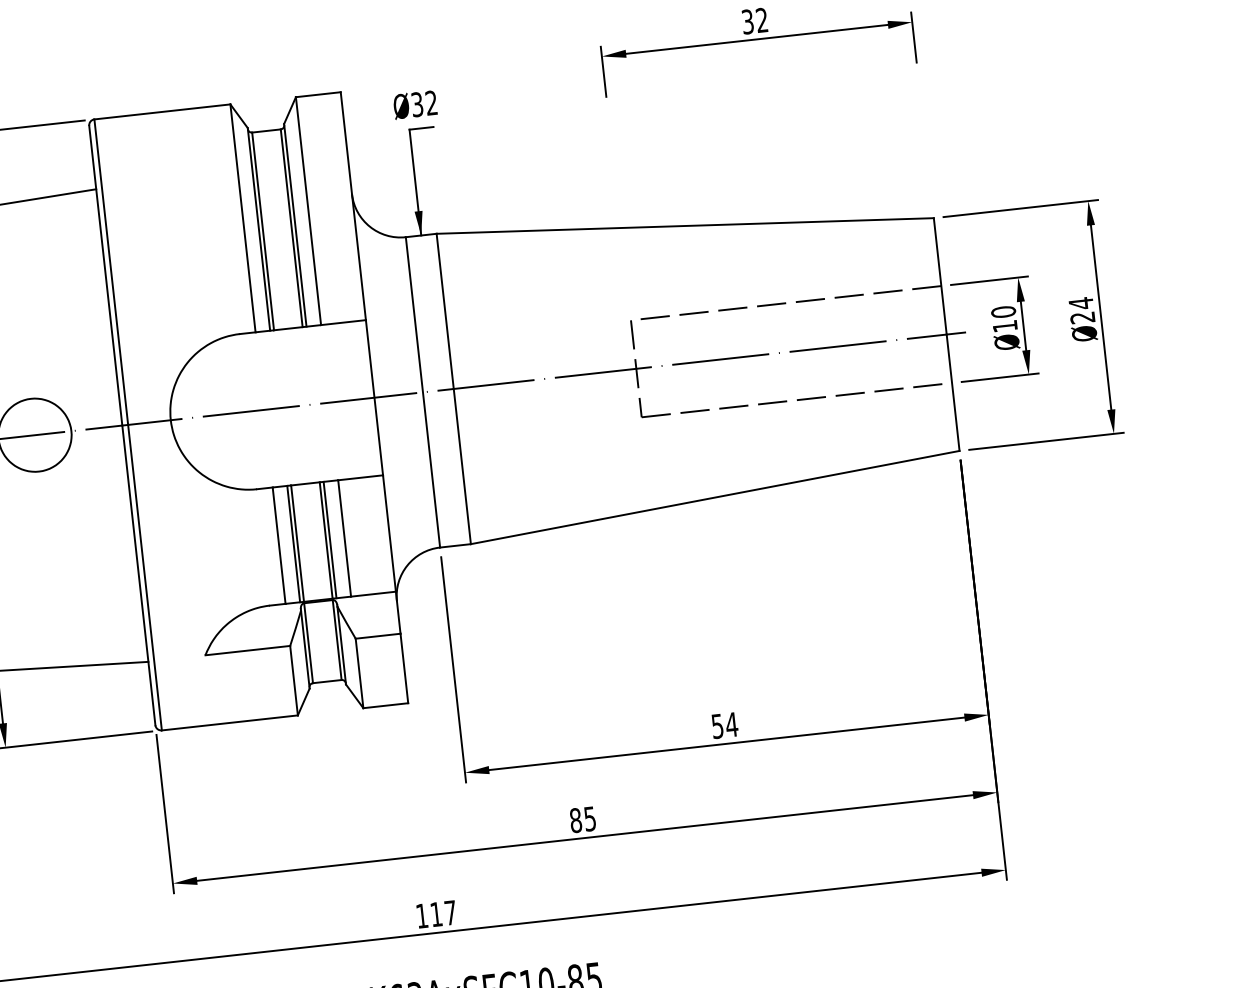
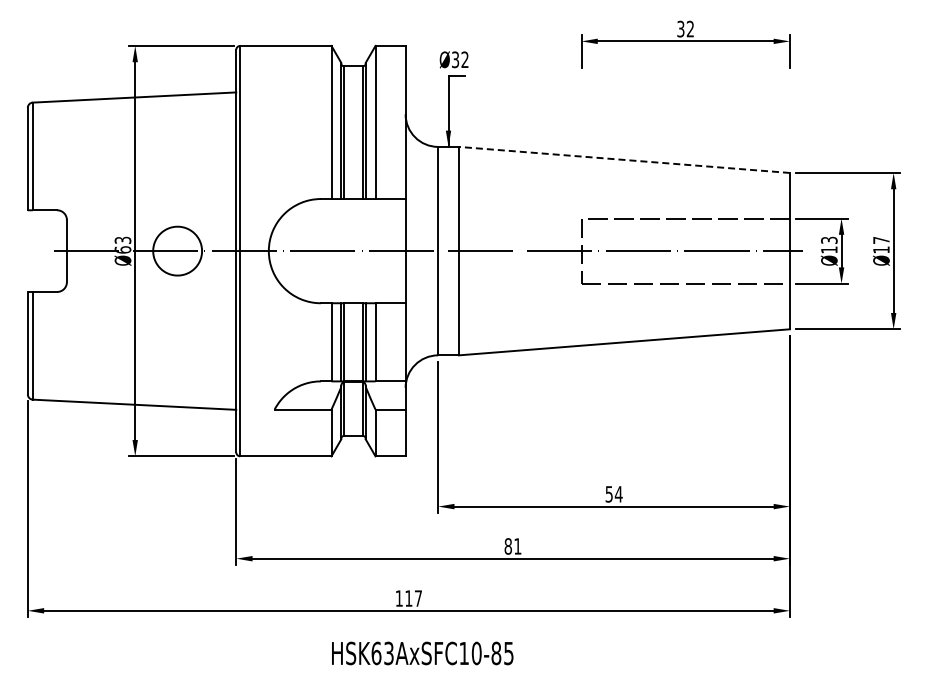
line: (683, 225) -> (623, 159), solid -> dashed
text: (1081, 309) -> (881, 244), Ø24 -> Ø17
text: (1003, 312) -> (829, 240), Ø10 -> Ø13
text: (589, 819) -> (517, 546), 85 -> 81

